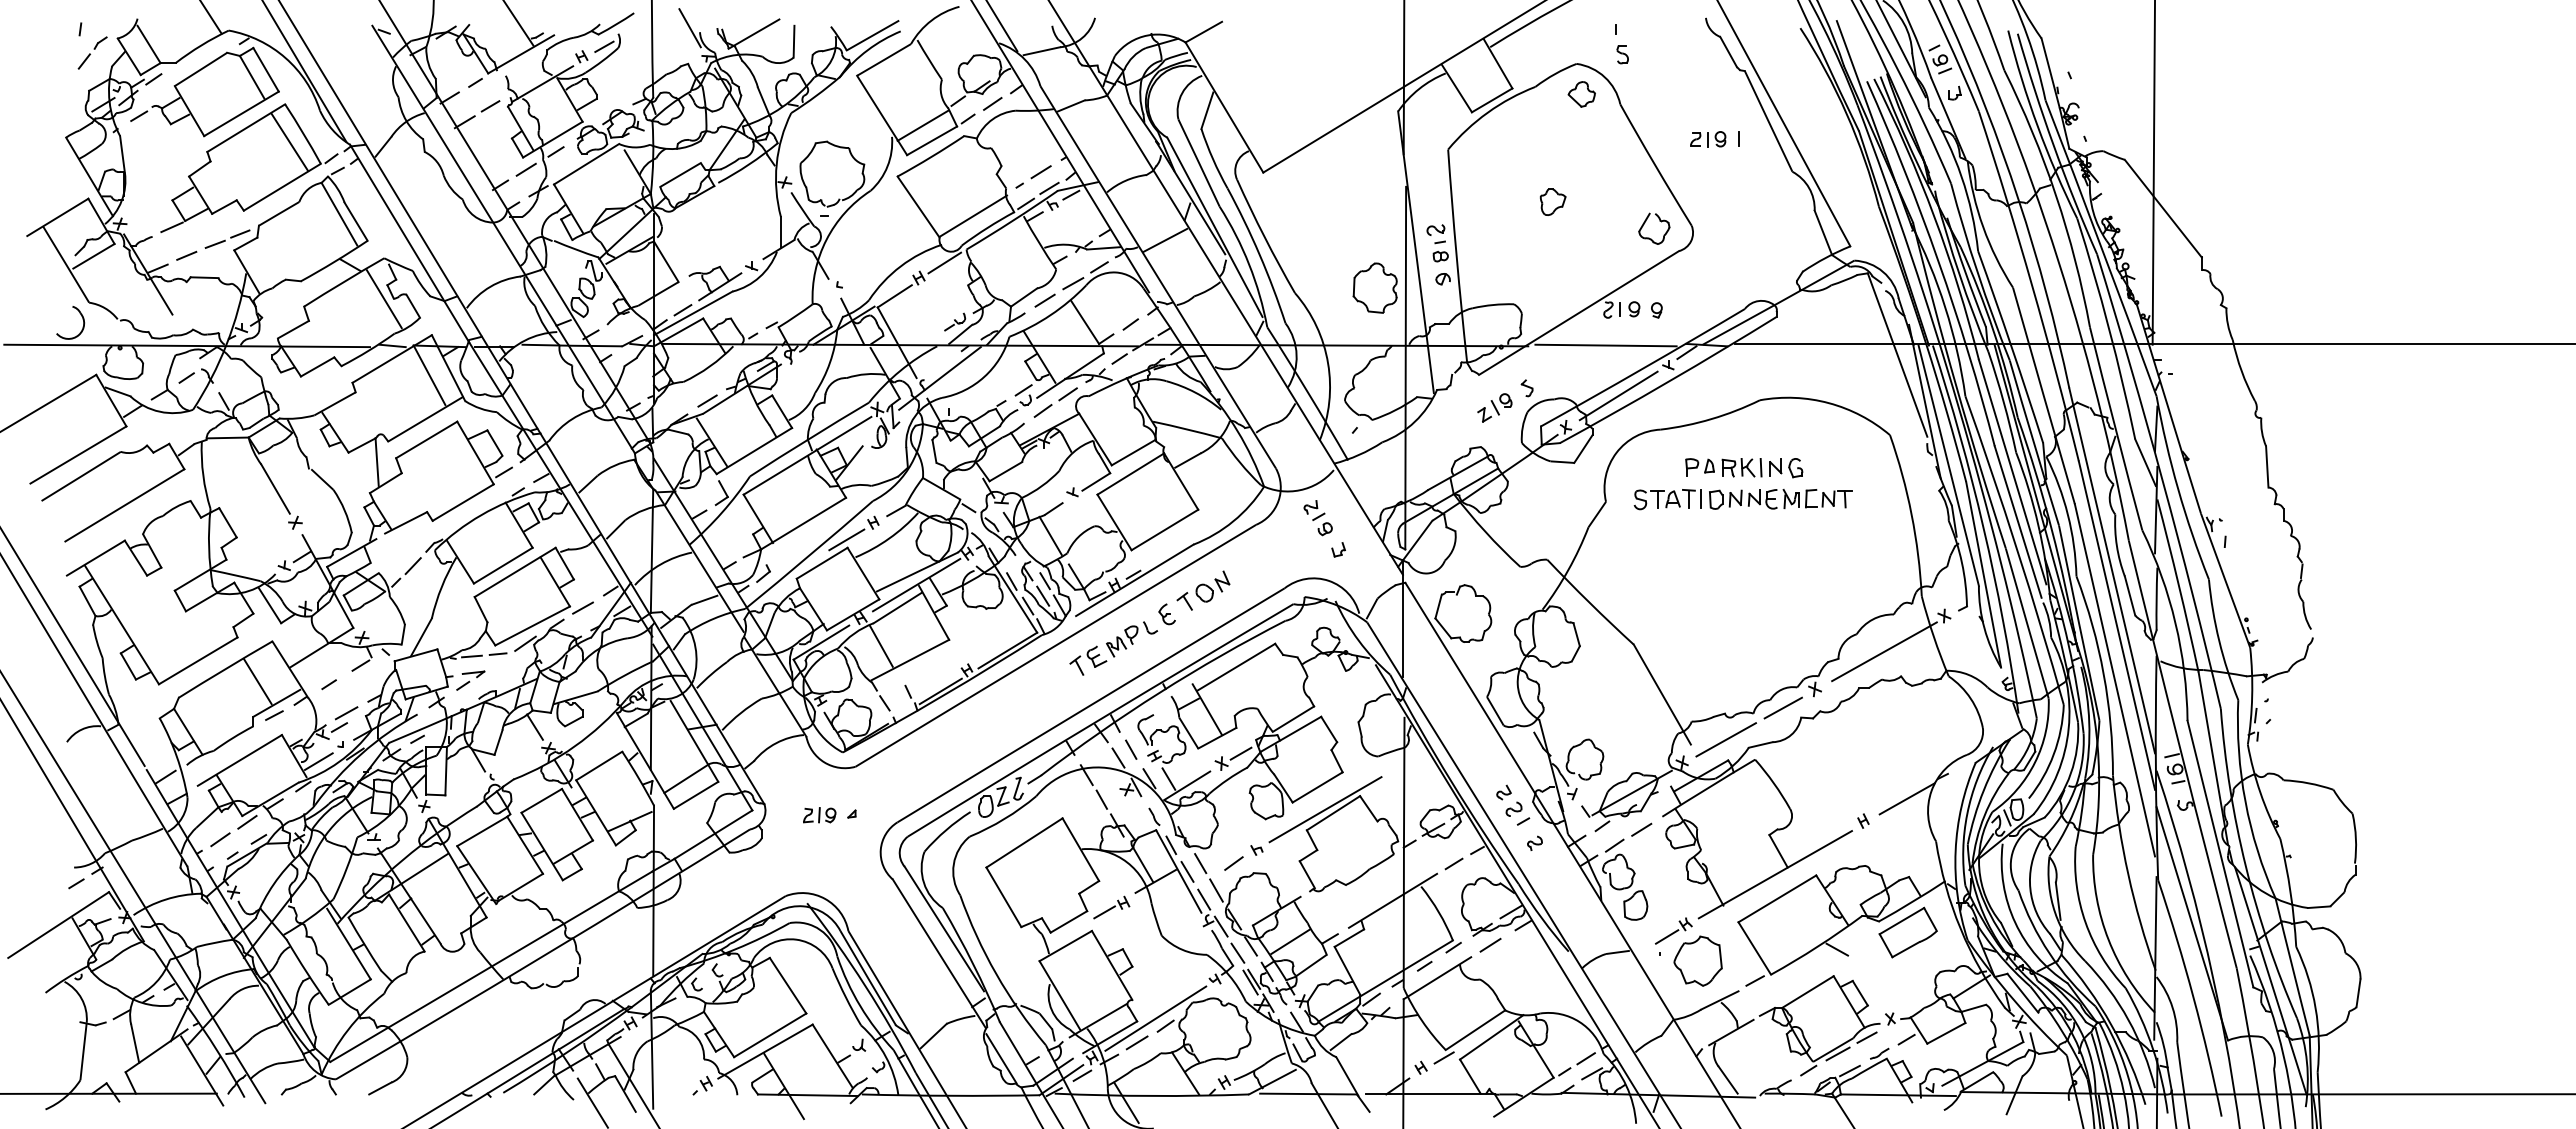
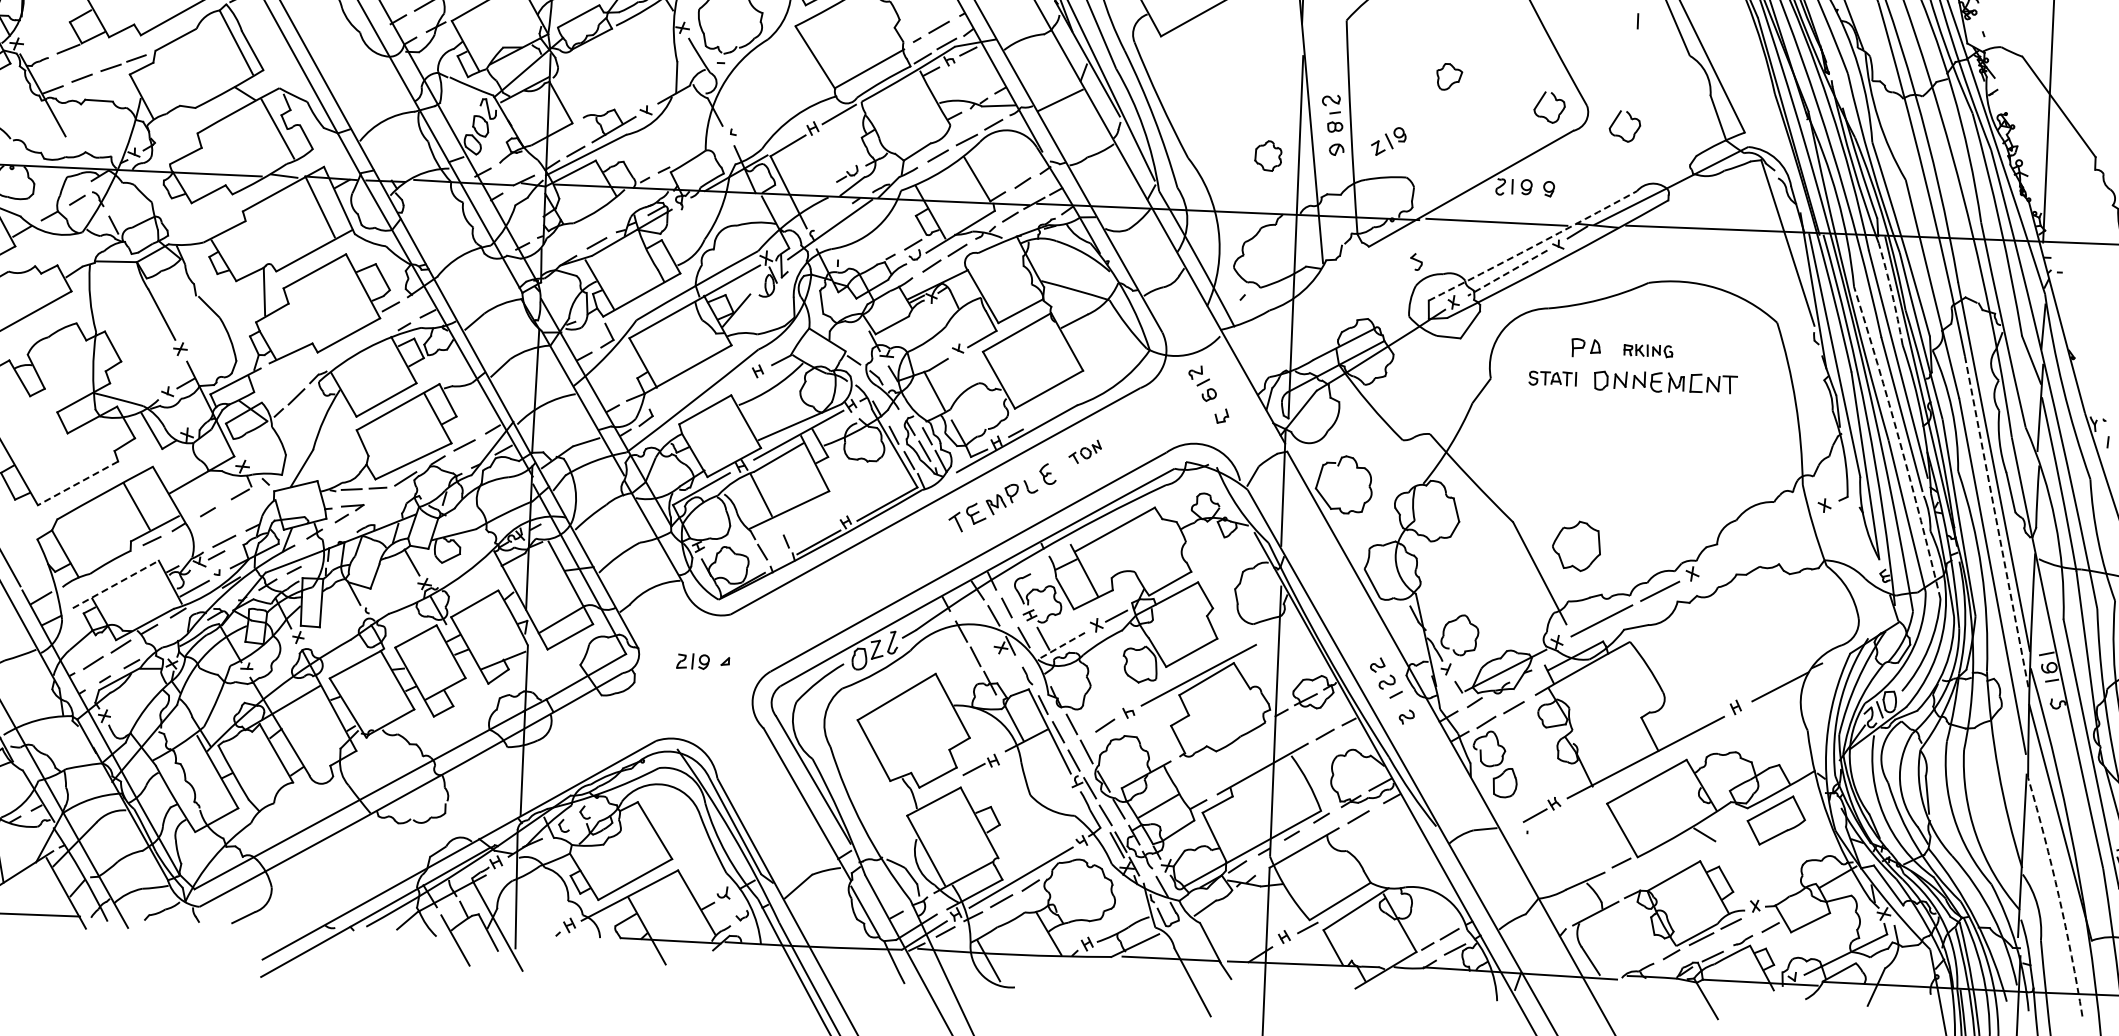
part: (1708, 139) -> (1607, 20), removed
part: (1735, 237) -> (1630, 119), added
part: (1374, 287) -> (1267, 155), size x0.6
arc: (1643, 368) -> (1533, 246), solid -> dashed
line: (1618, 395) -> (1507, 272), solid -> dashed
arc: (2003, 401) -> (1891, 293), solid -> dashed
part: (1494, 407) -> (1388, 141), moved
part: (1762, 468) -> (1648, 351), size x0.6
part: (1667, 499) -> (1552, 378), size x0.7
line: (846, 539) -> (730, 386), removed
arc: (2017, 549) -> (1900, 441), solid -> dashed
part: (1203, 590) -> (1085, 451), size x0.6
line: (2116, 625) -> (1996, 521), solid -> dashed
line: (1884, 651) -> (1763, 538), removed
line: (198, 660) -> (78, 483), solid -> dashed
line: (240, 760) -> (116, 584), solid -> dashed
line: (1186, 786) -> (1060, 646), solid -> dashed
part: (1697, 960) -> (1576, 545), moved
arc: (2193, 997) -> (2058, 896), solid -> dashed

